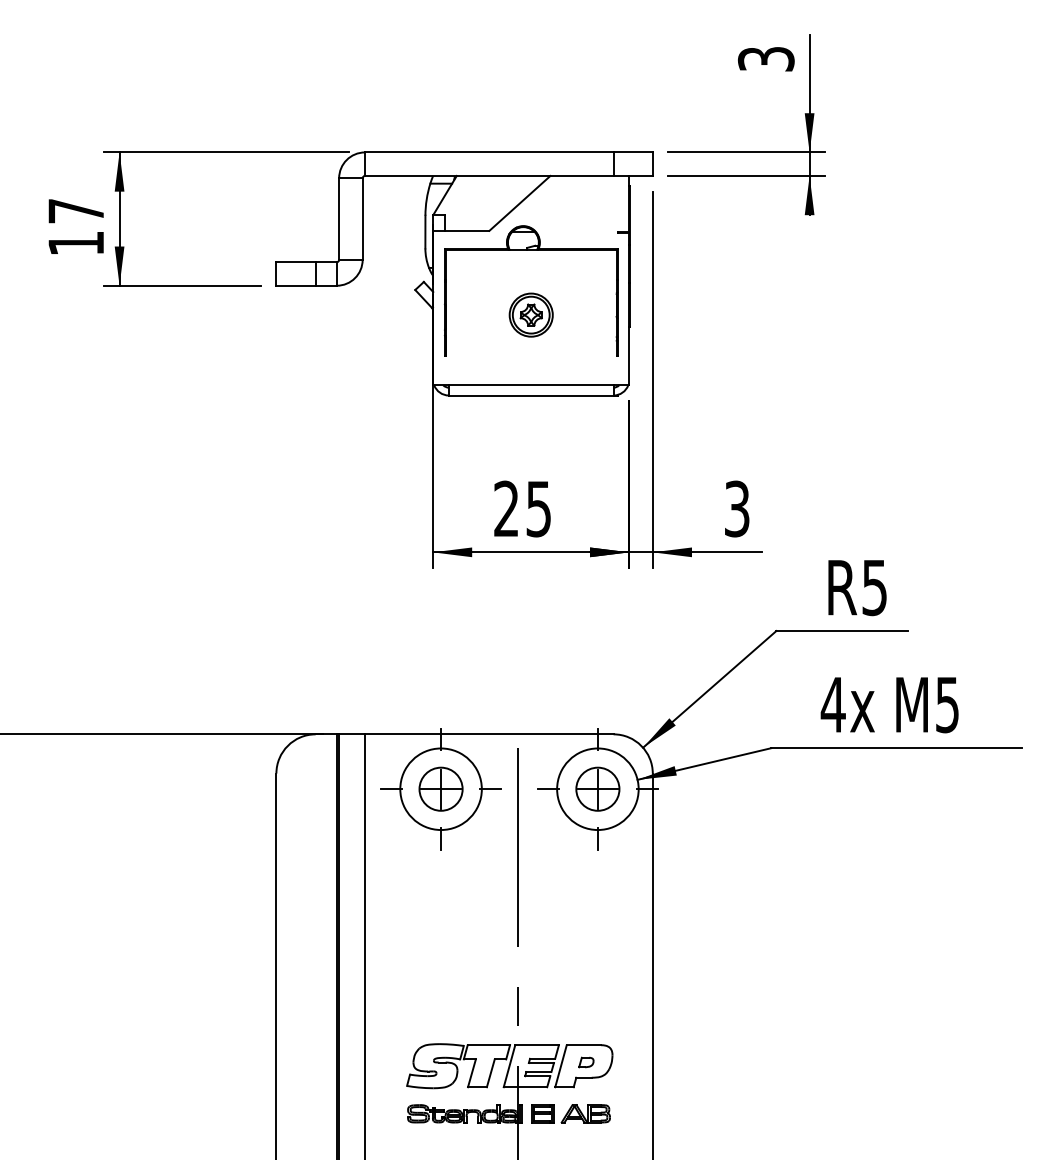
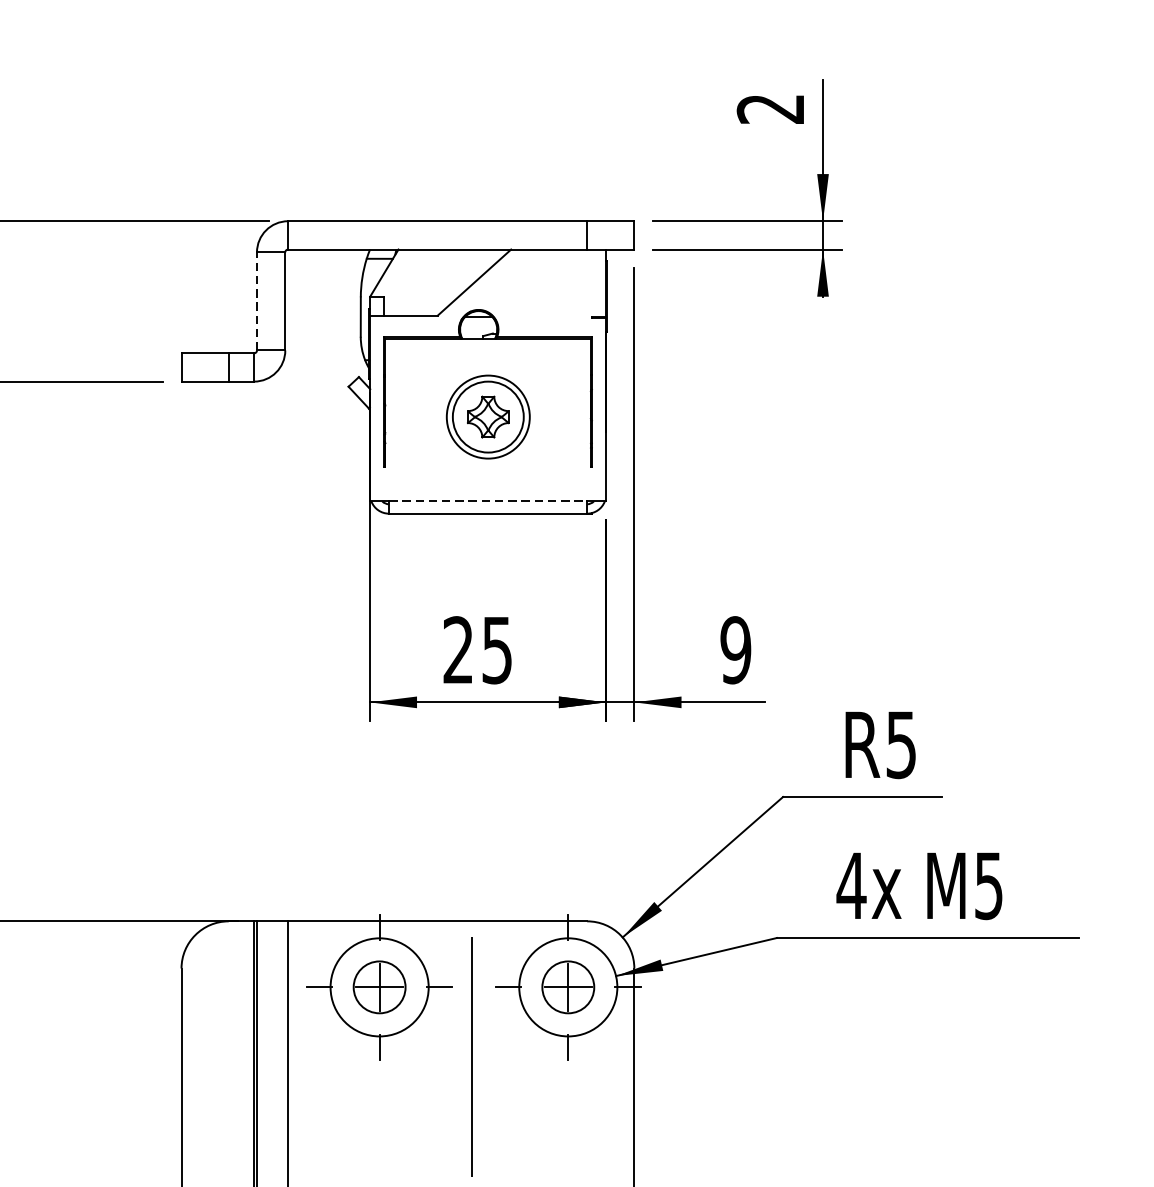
text: (766, 59) -> (771, 109), 3 -> 2
line: (339, 219) -> (257, 301), solid -> dashed
part: (530, 314) -> (487, 416), size x1.6
line: (531, 385) -> (488, 501), solid -> dashed
text: (736, 508) -> (735, 649), 3 -> 9

